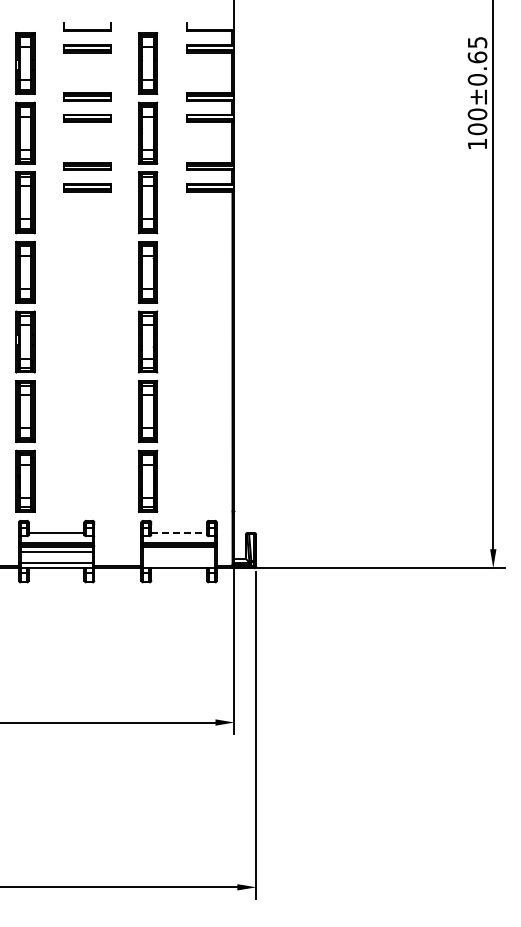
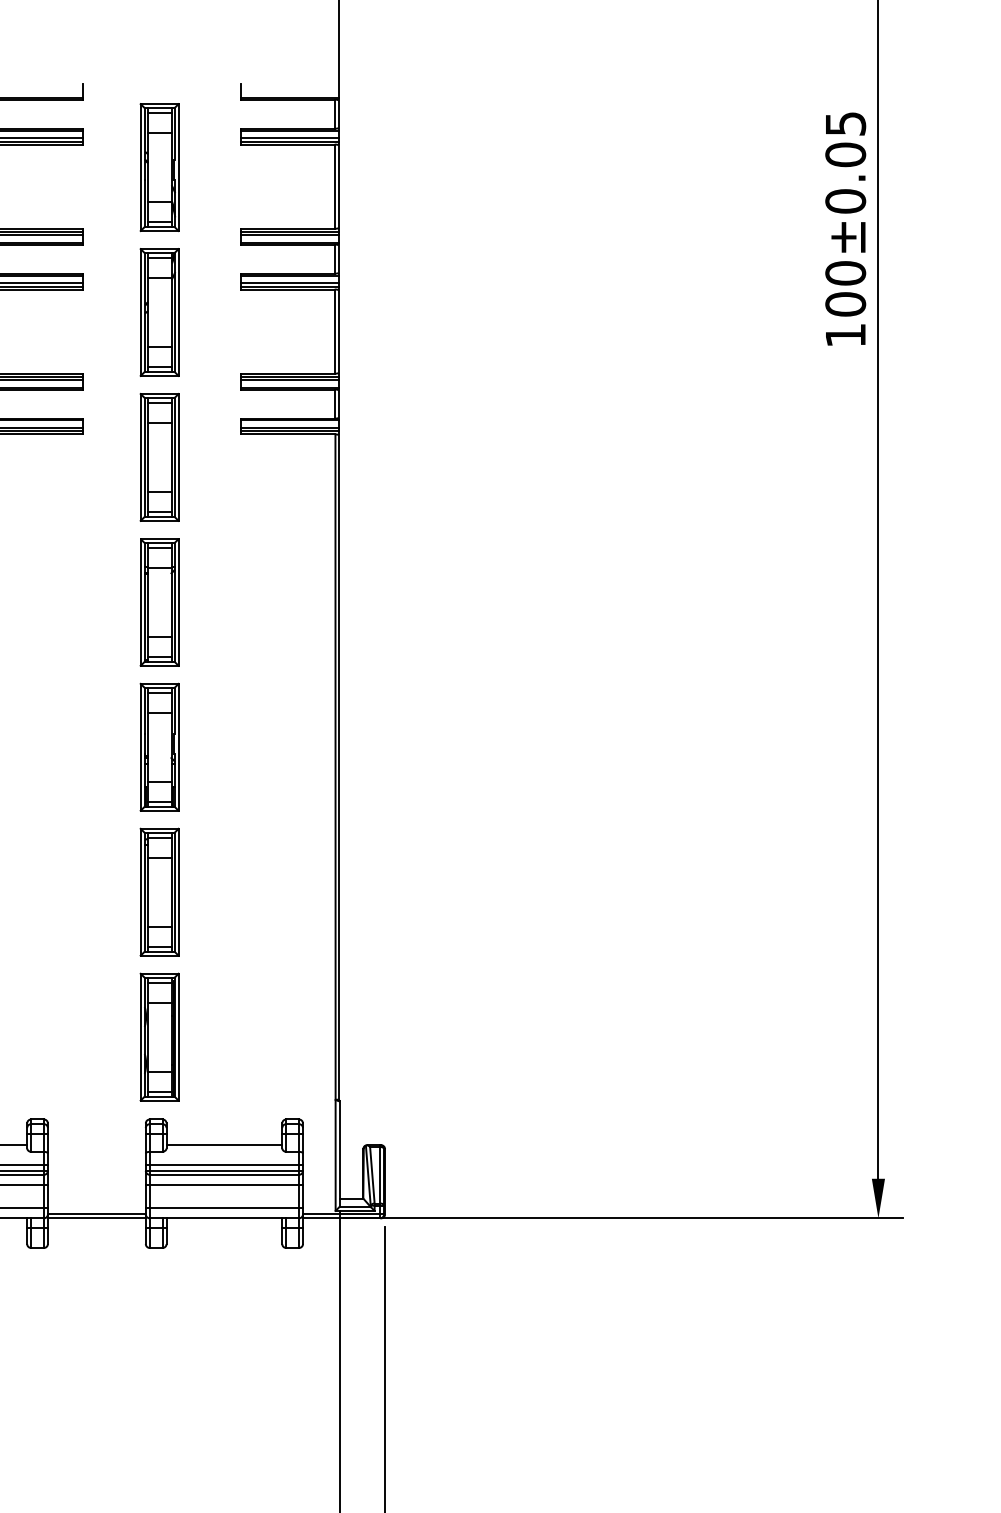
text: (476, 57) -> (843, 154), 100±0.65 -> 100±0.05
line: (179, 533) -> (225, 1146), dashed -> solid
line: (178, 552) -> (223, 1185), added
line: (178, 563) -> (223, 1208), added

